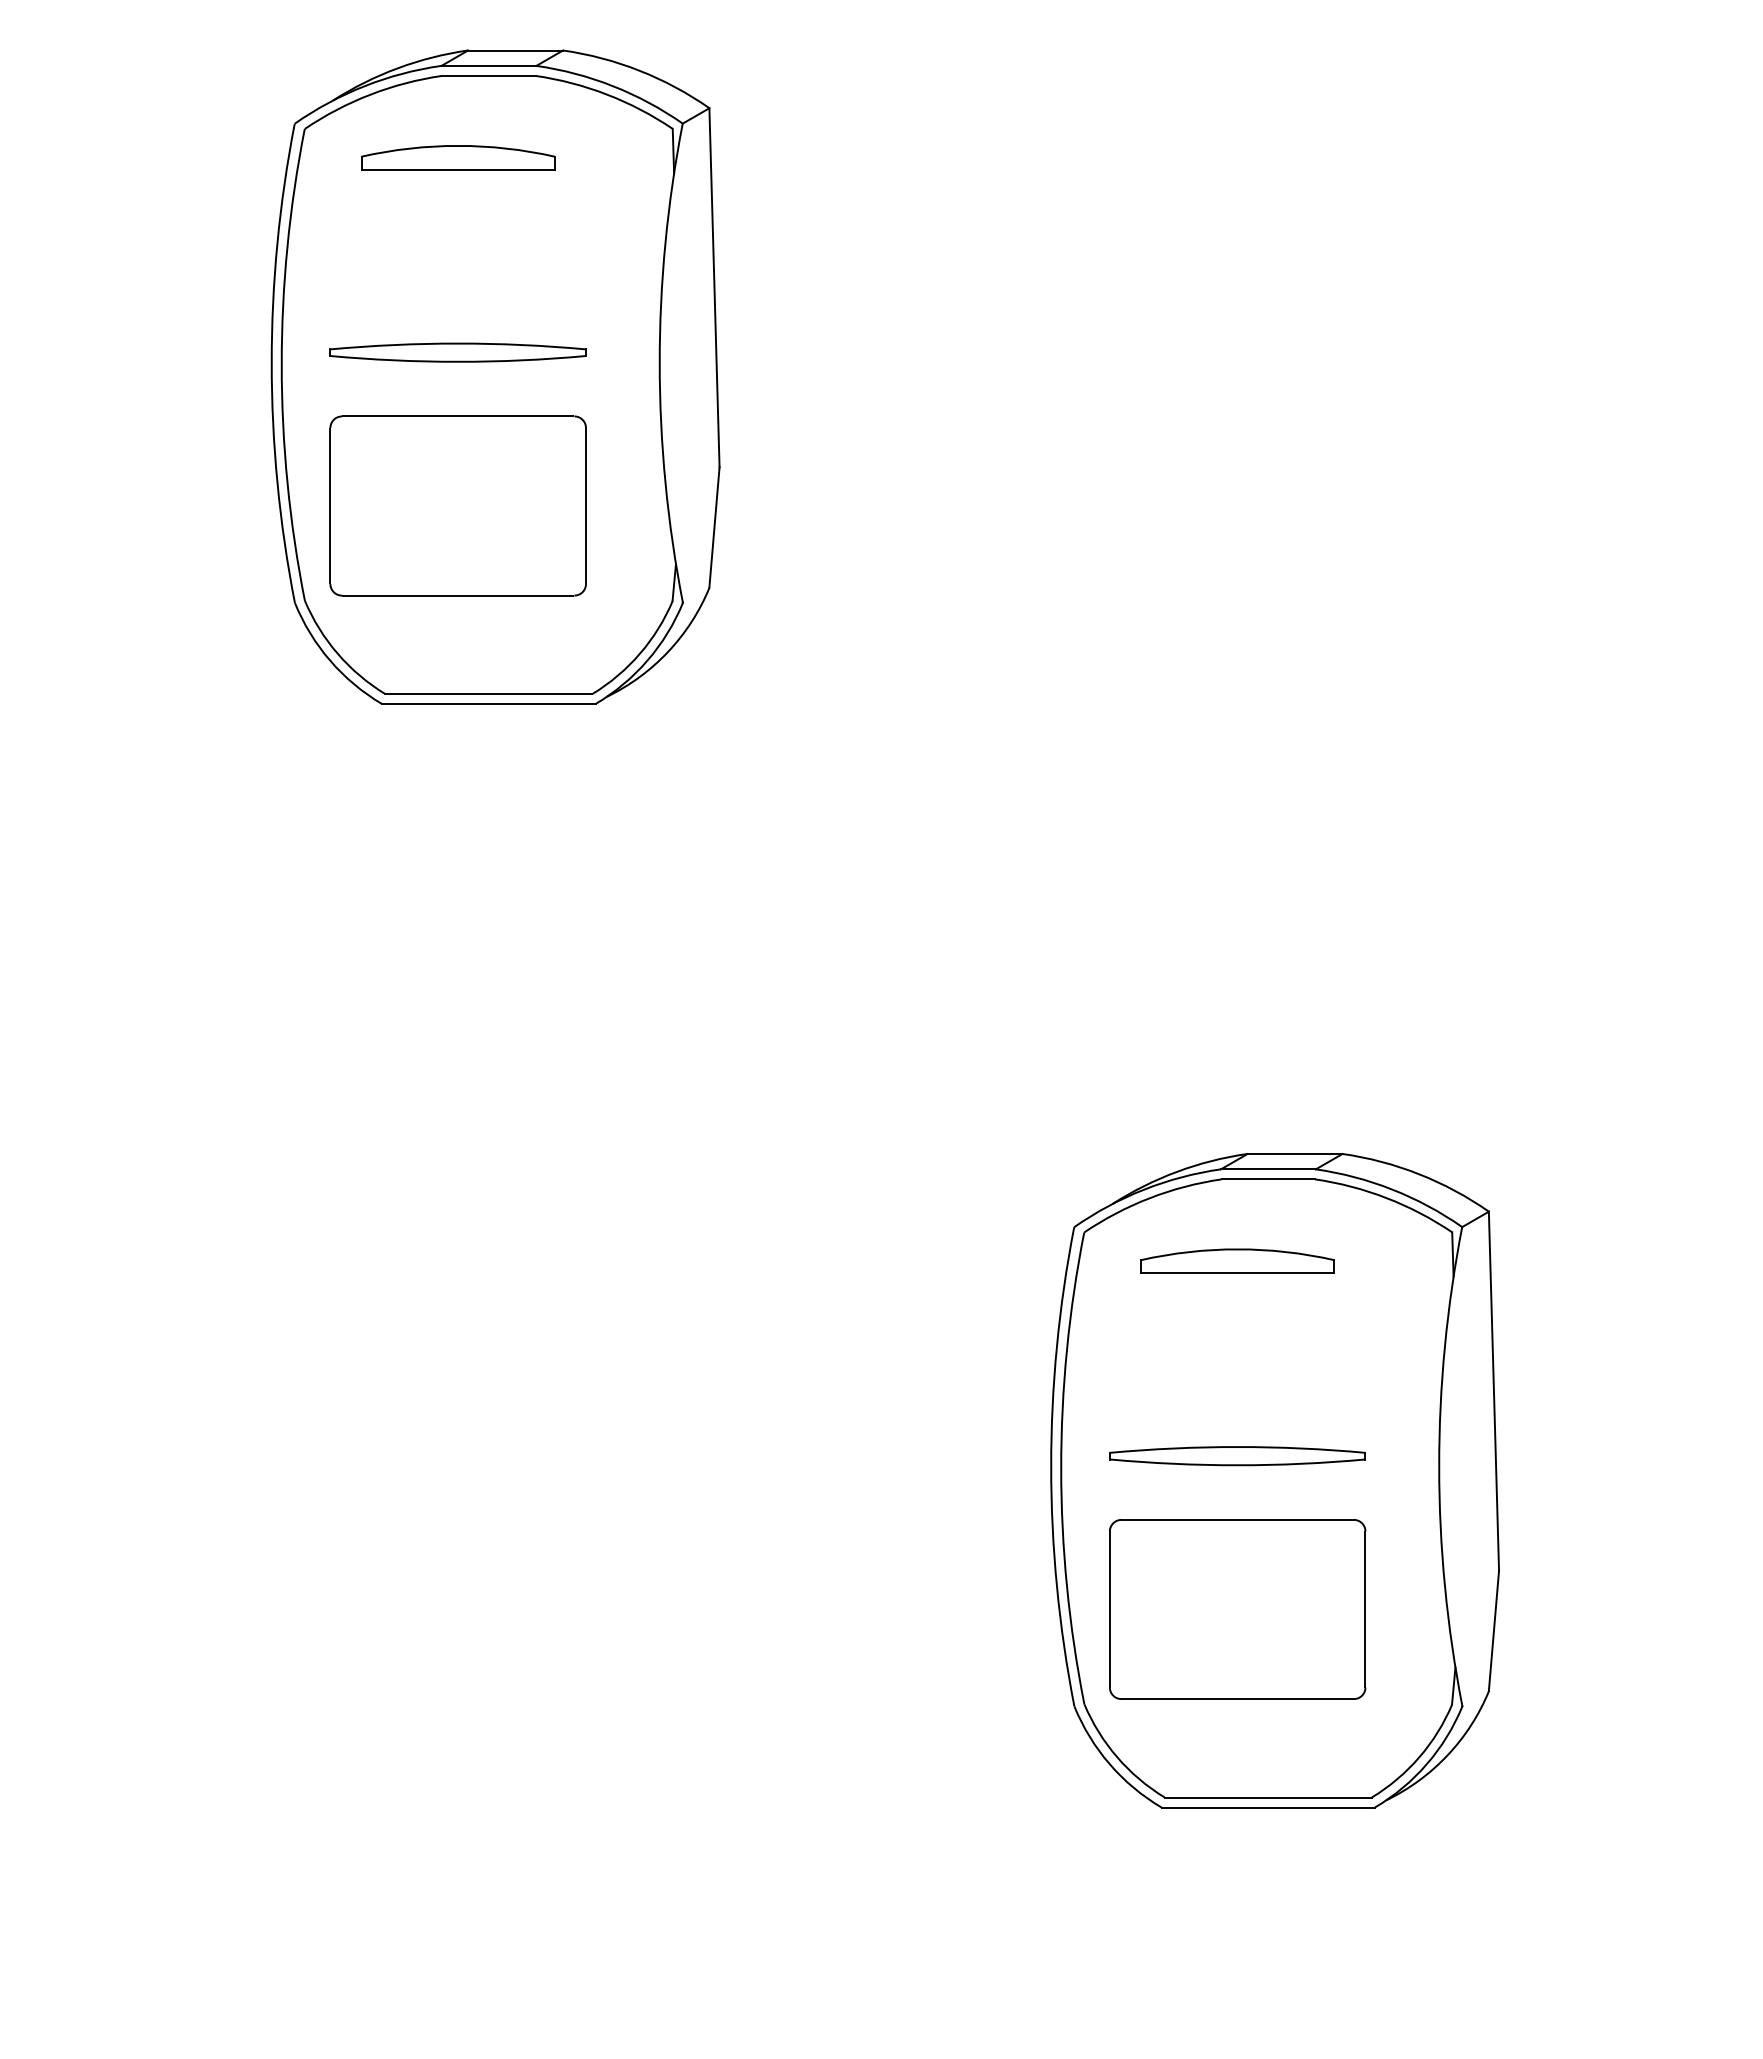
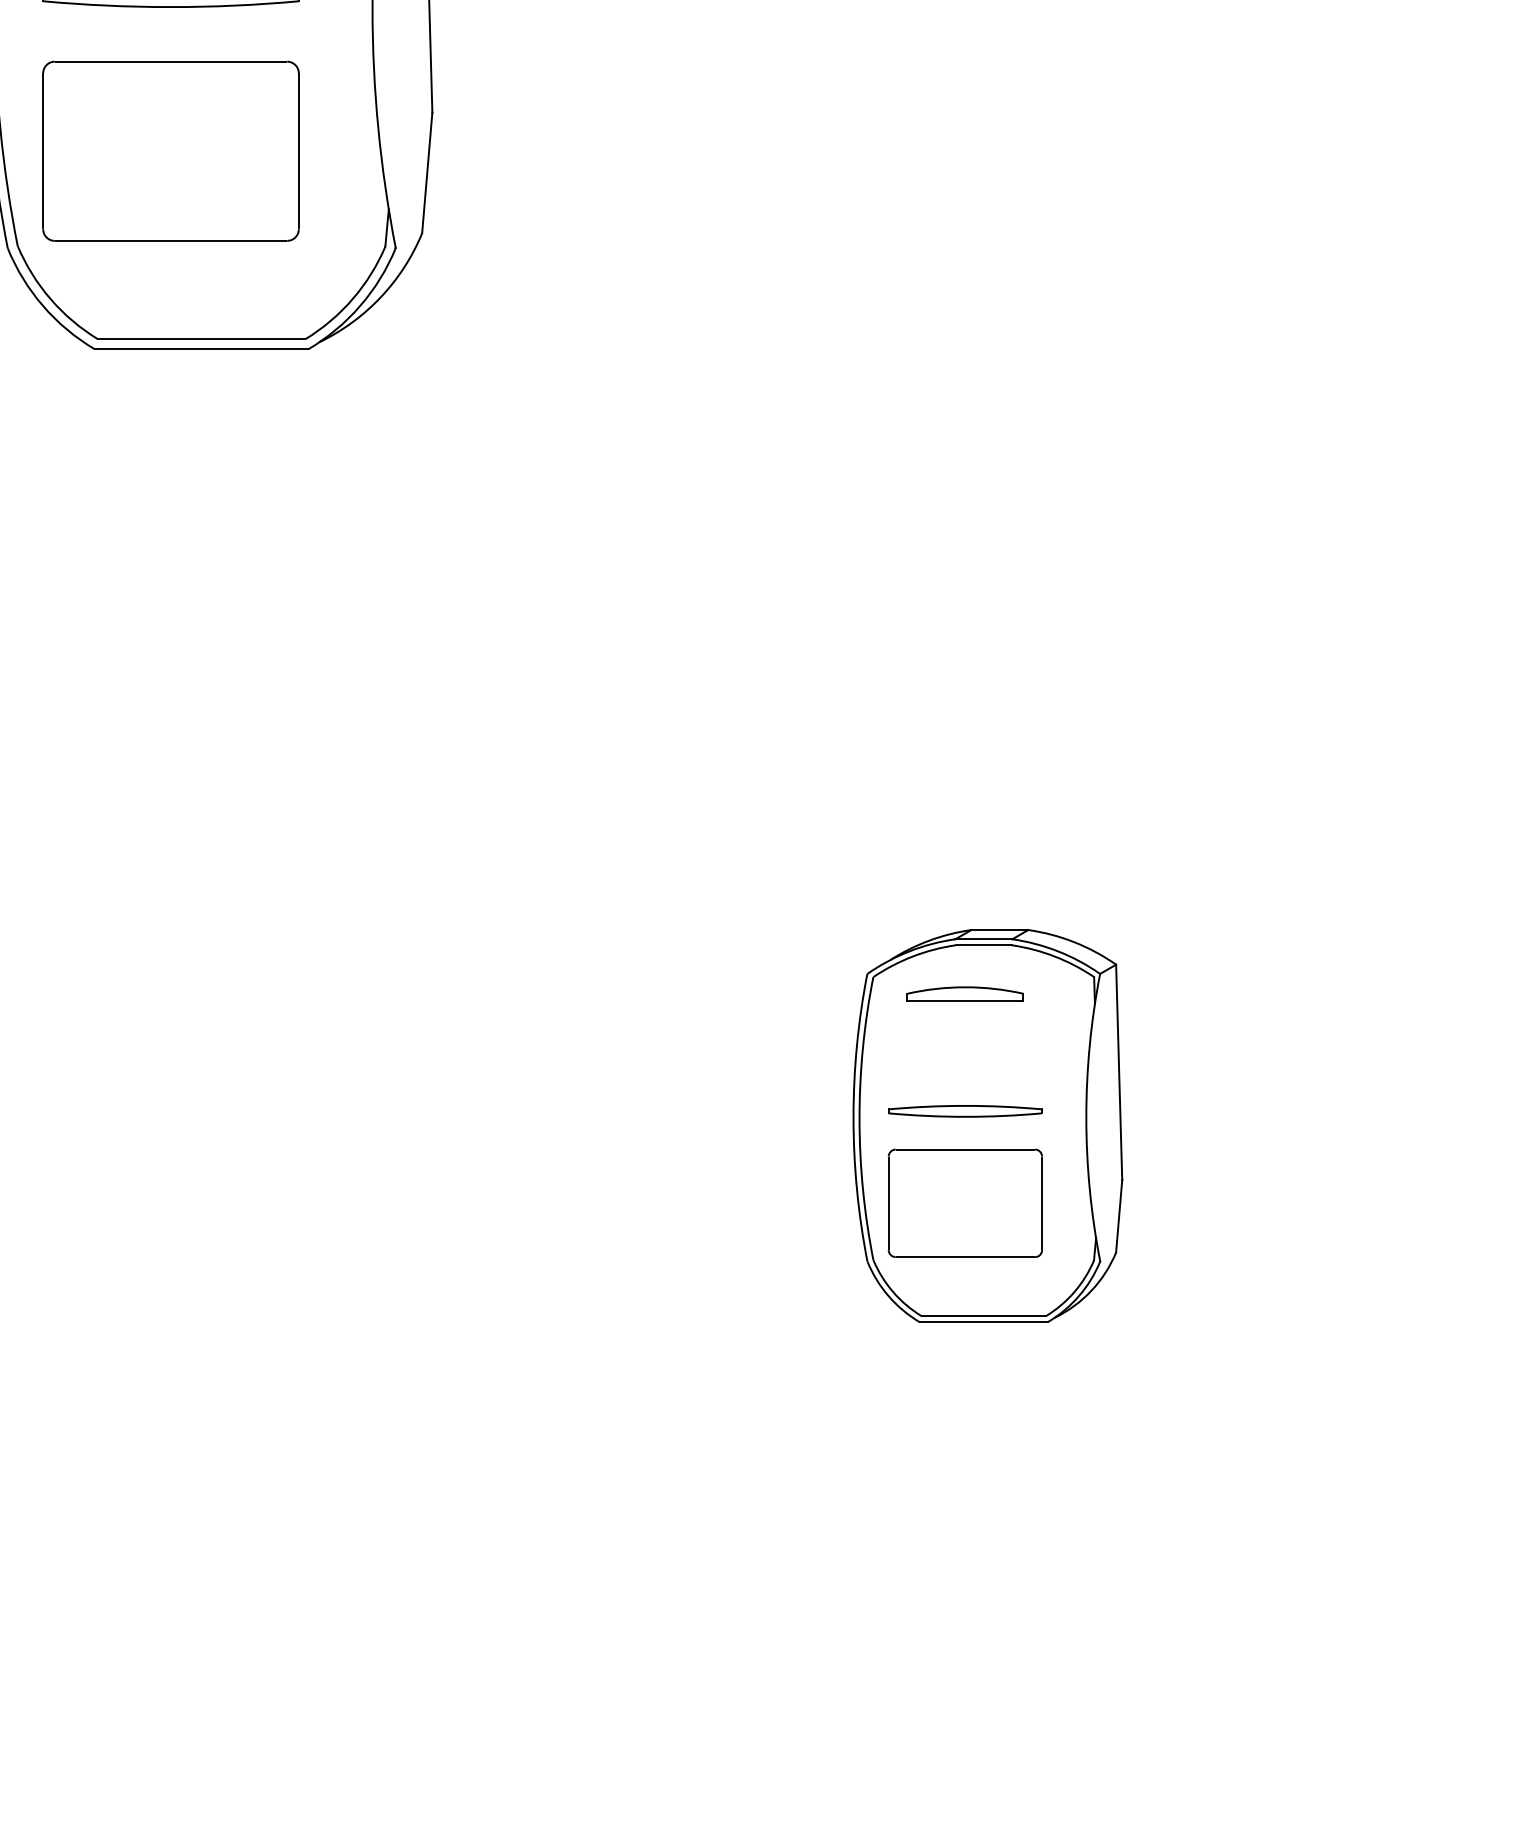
part: (1274, 1480) -> (987, 1125), size x0.6

